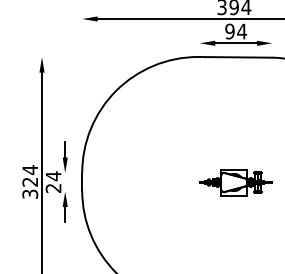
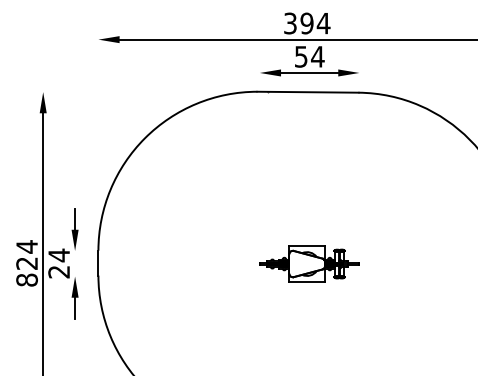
text: (229, 31) -> (300, 56), 94 -> 54
text: (29, 193) -> (26, 279), 324 -> 824

